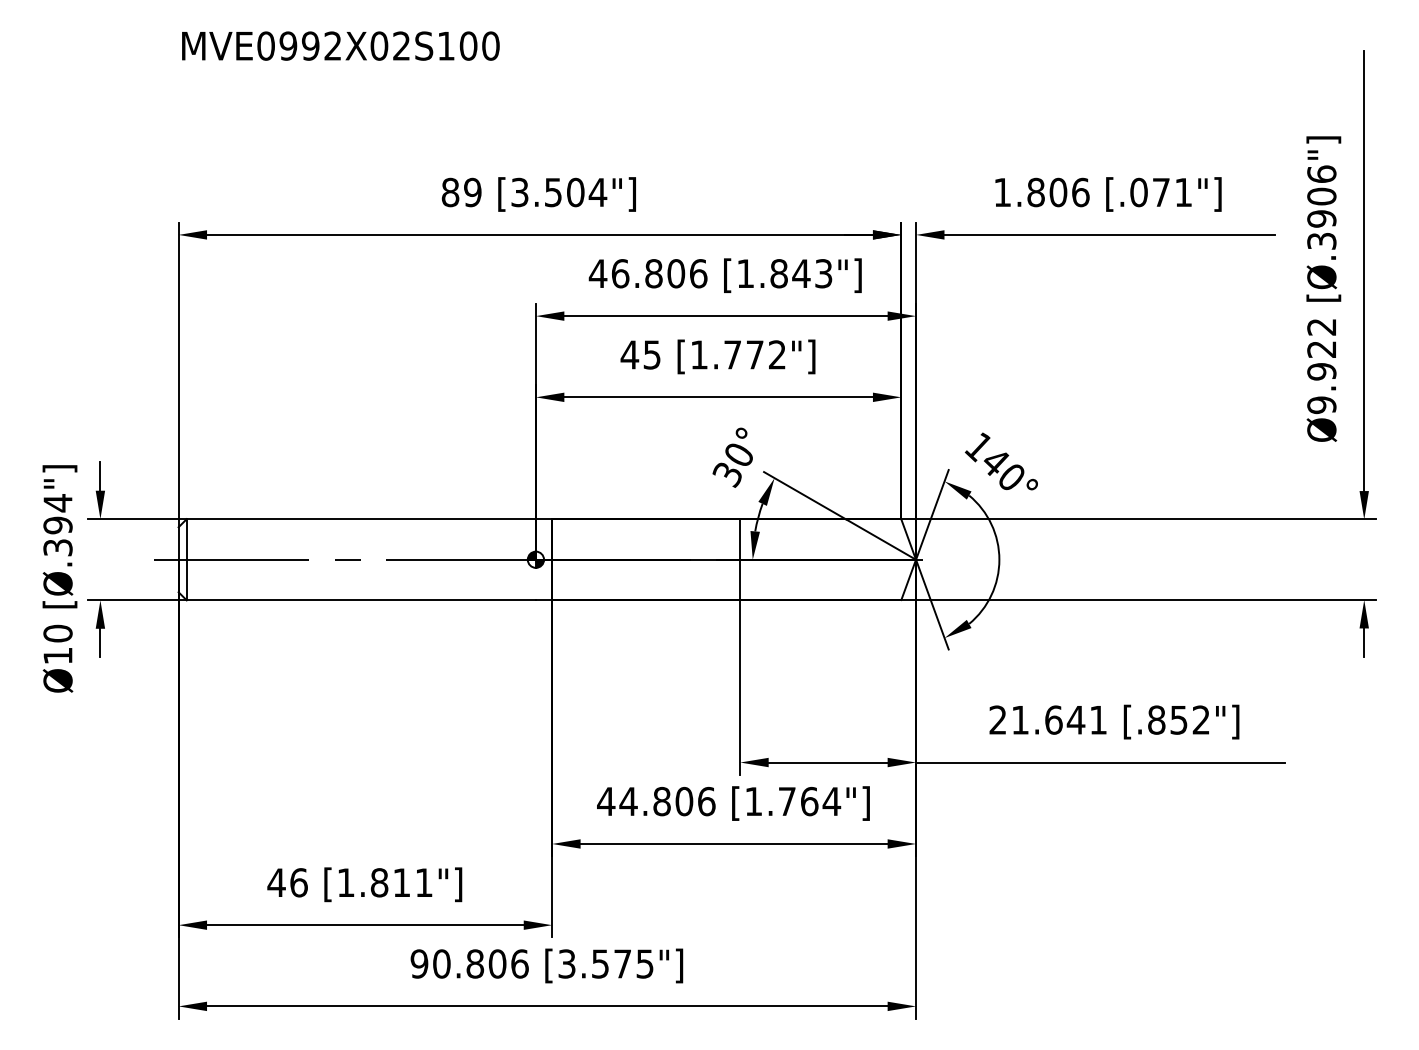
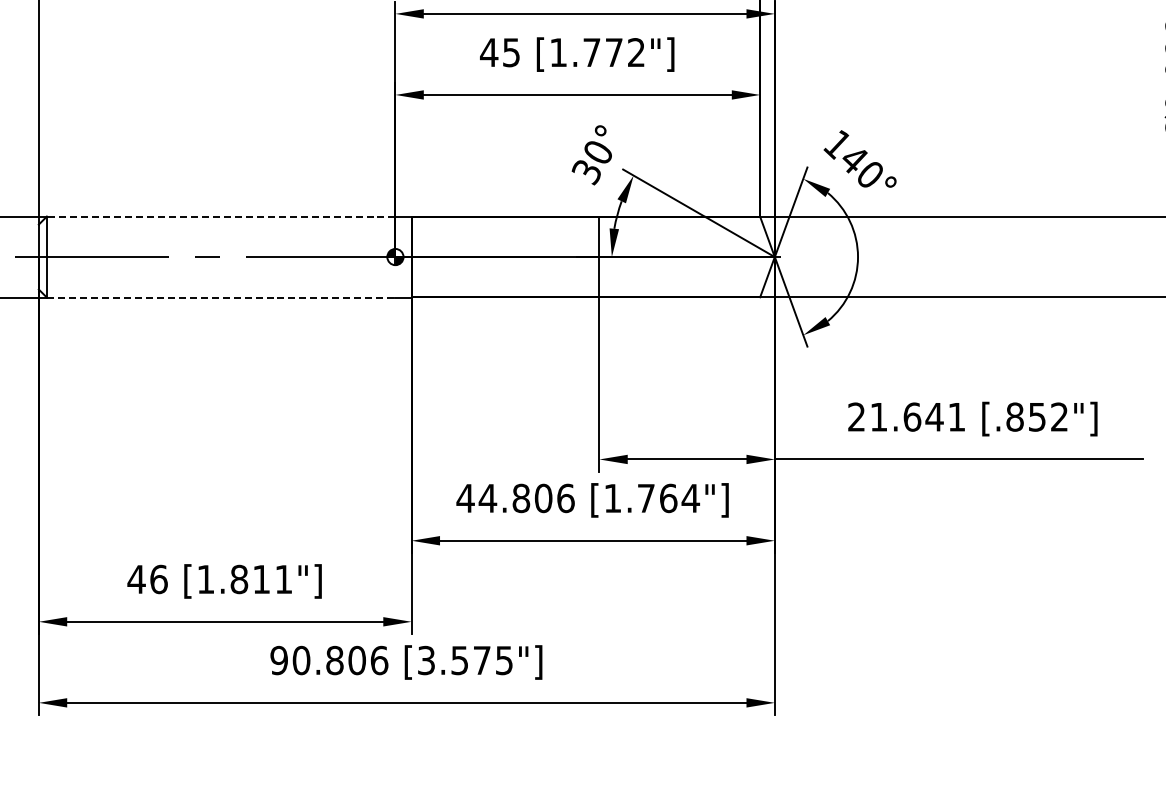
line: (361, 519) -> (221, 216), solid -> dashed
line: (361, 600) -> (221, 297), solid -> dashed

